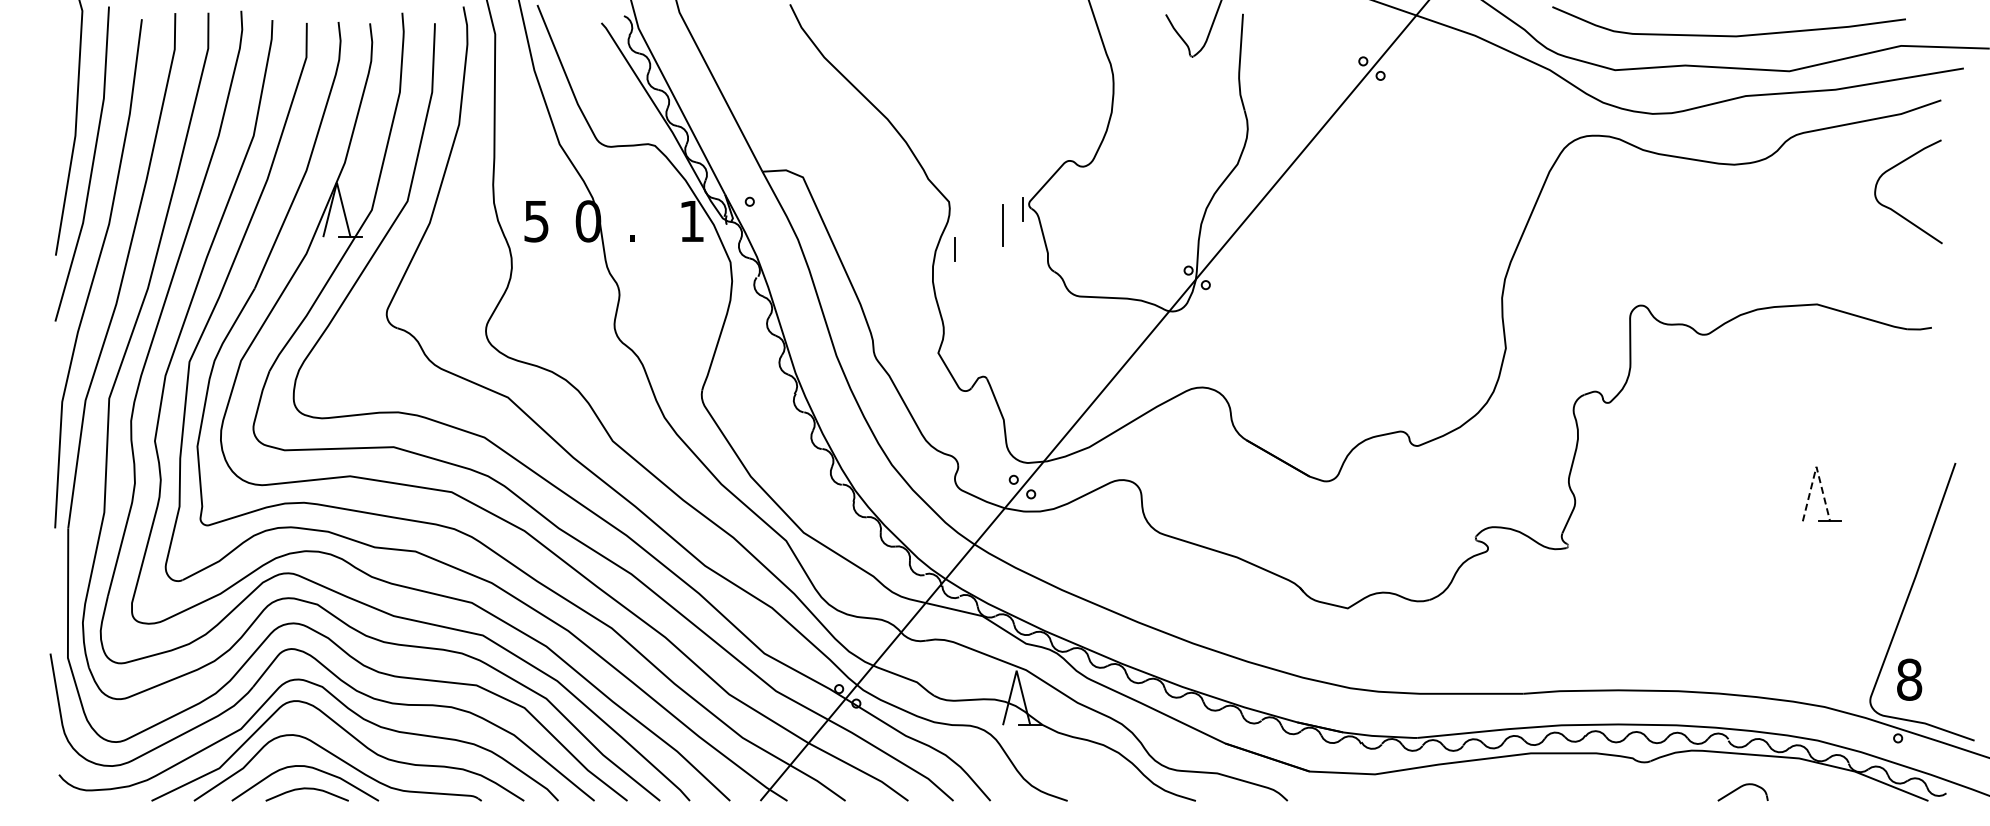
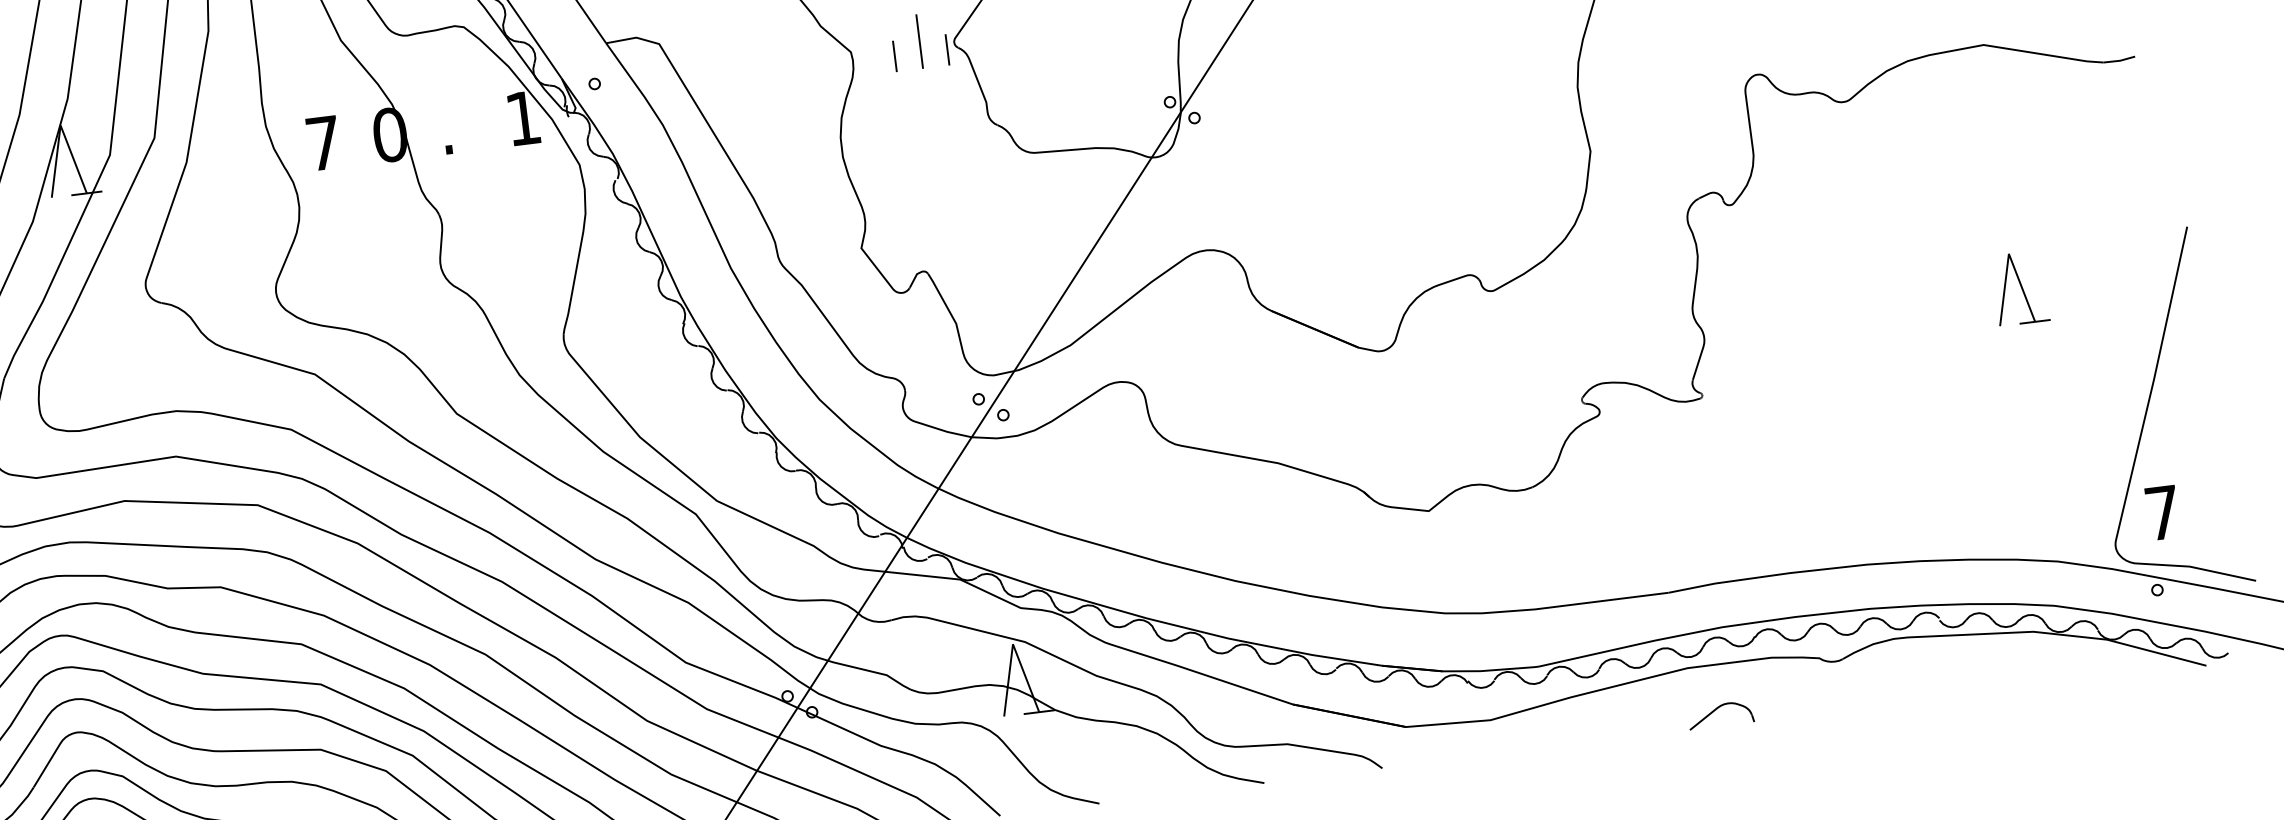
text: (536, 221) -> (323, 143), 5 -> 7
line: (1002, 225) -> (919, 41), moved
line: (954, 249) -> (893, 56), moved
line: (1816, 466) -> (2008, 253), dashed -> solid
text: (1909, 679) -> (2162, 512), 8 -> 7
part: (1742, 792) -> (1720, 715), moved

